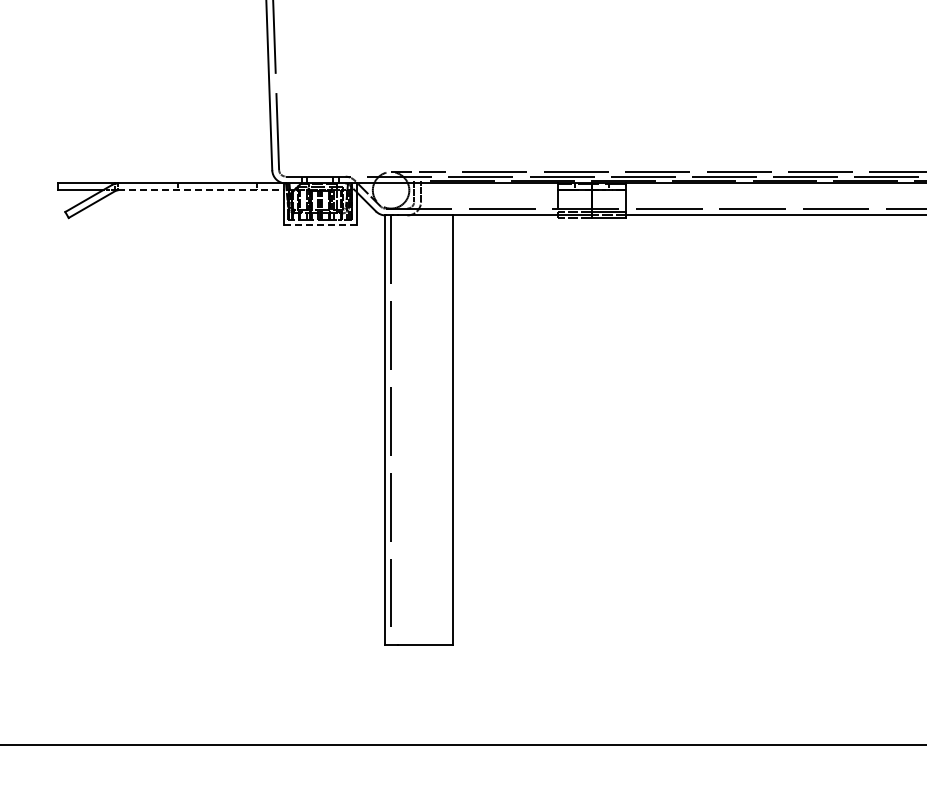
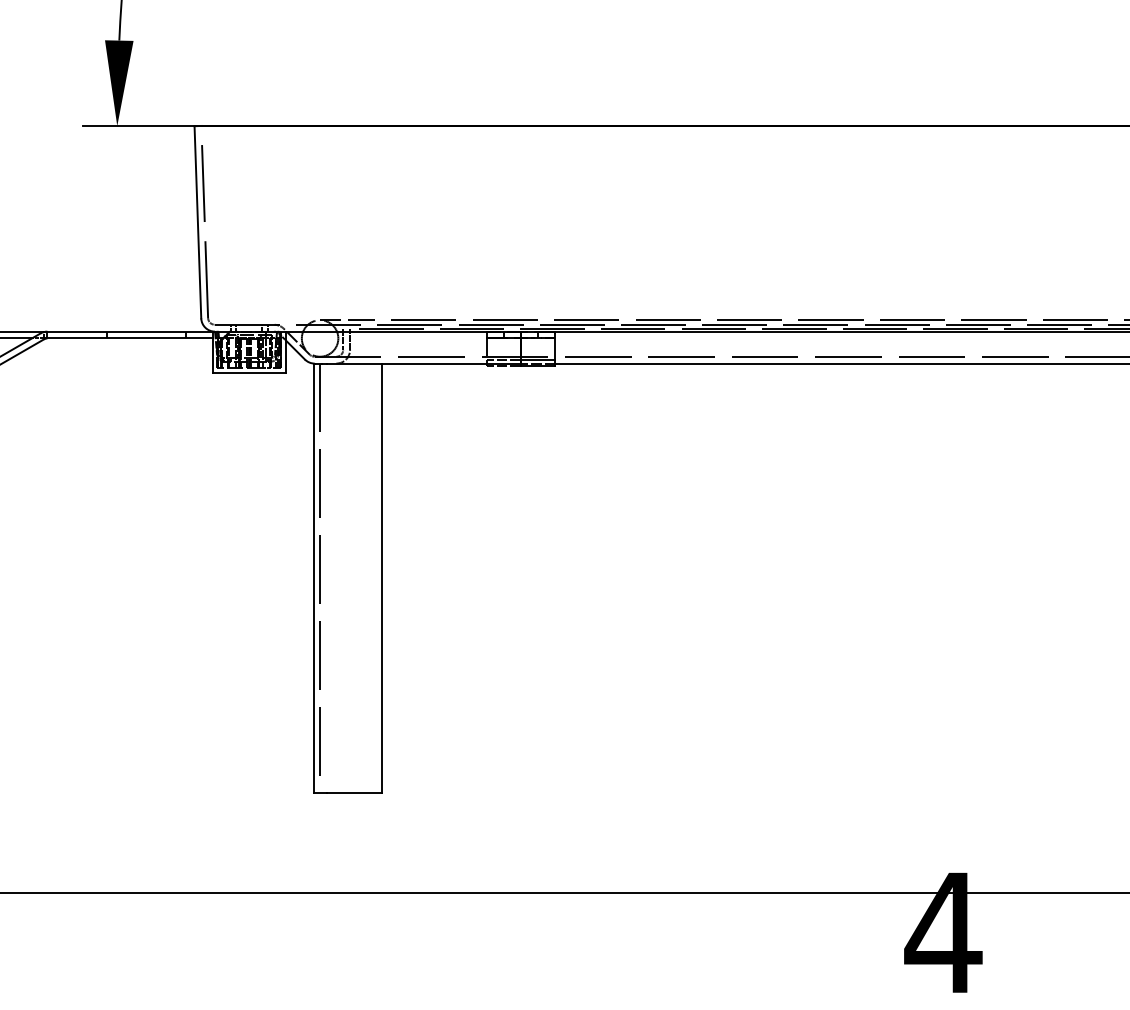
line: (201, 190) -> (130, 338), dashed -> solid
line: (320, 224) -> (249, 372), dashed -> solid

